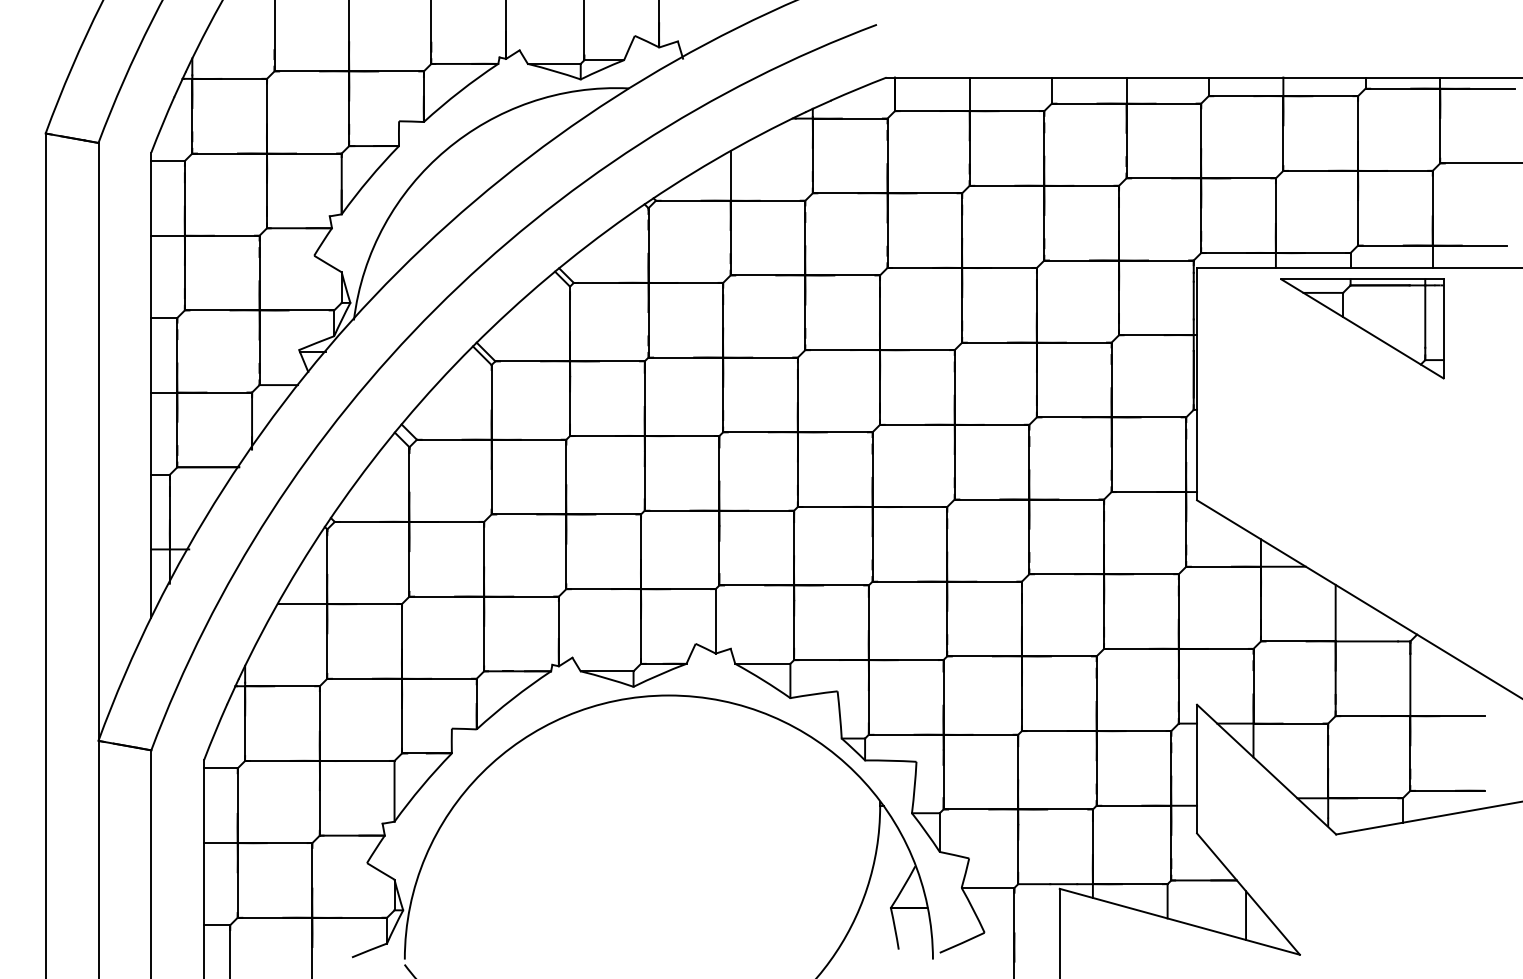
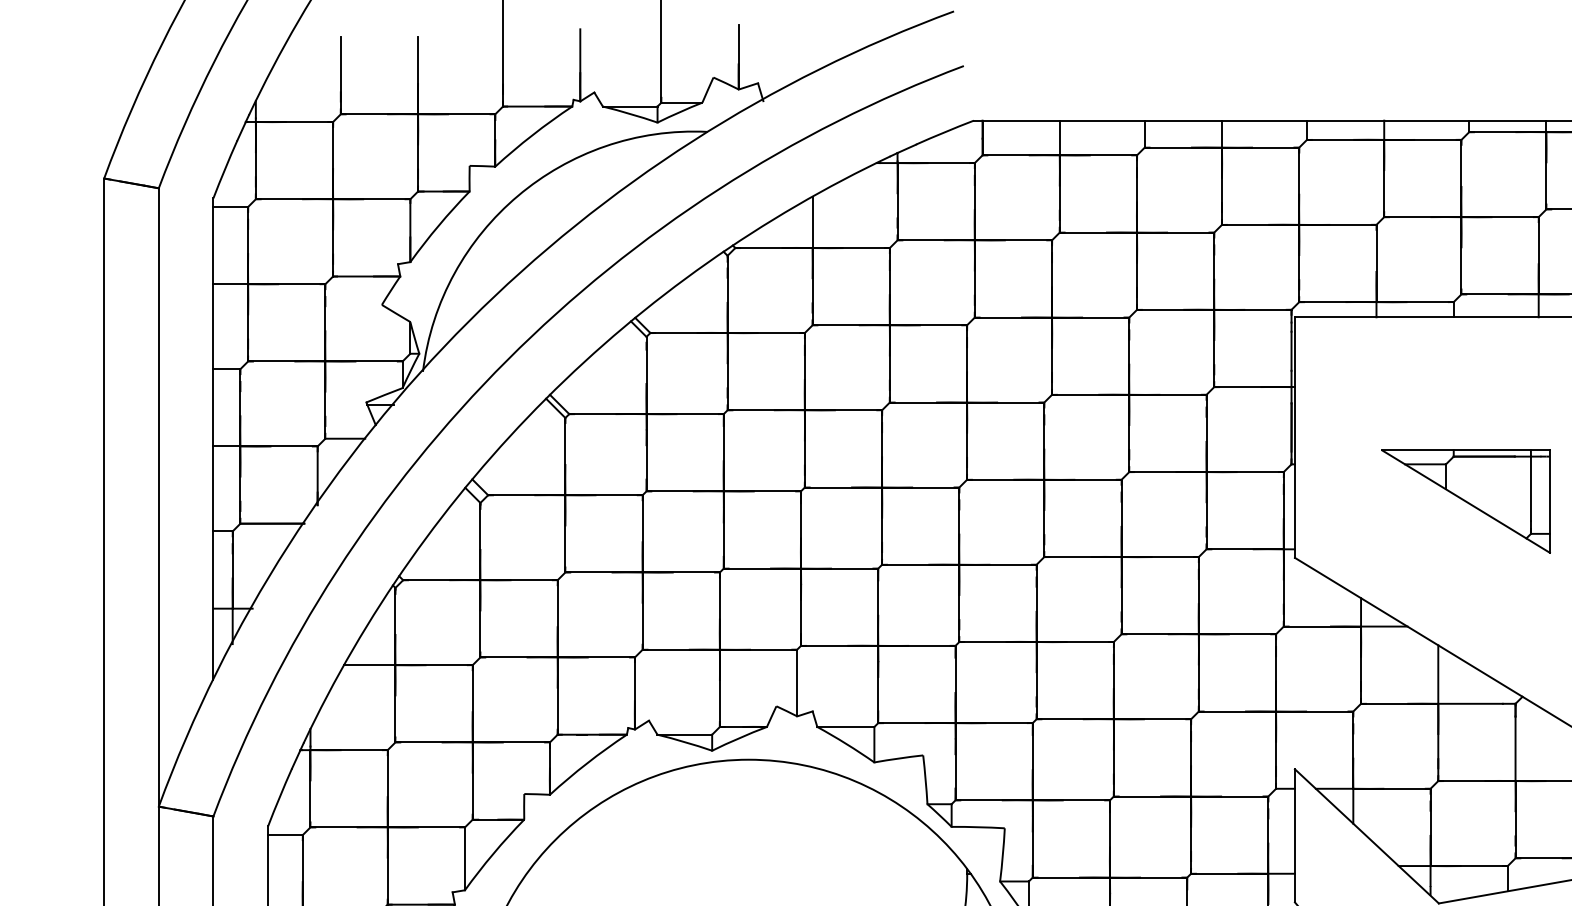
part: (1362, 328) -> (1466, 501), moved

